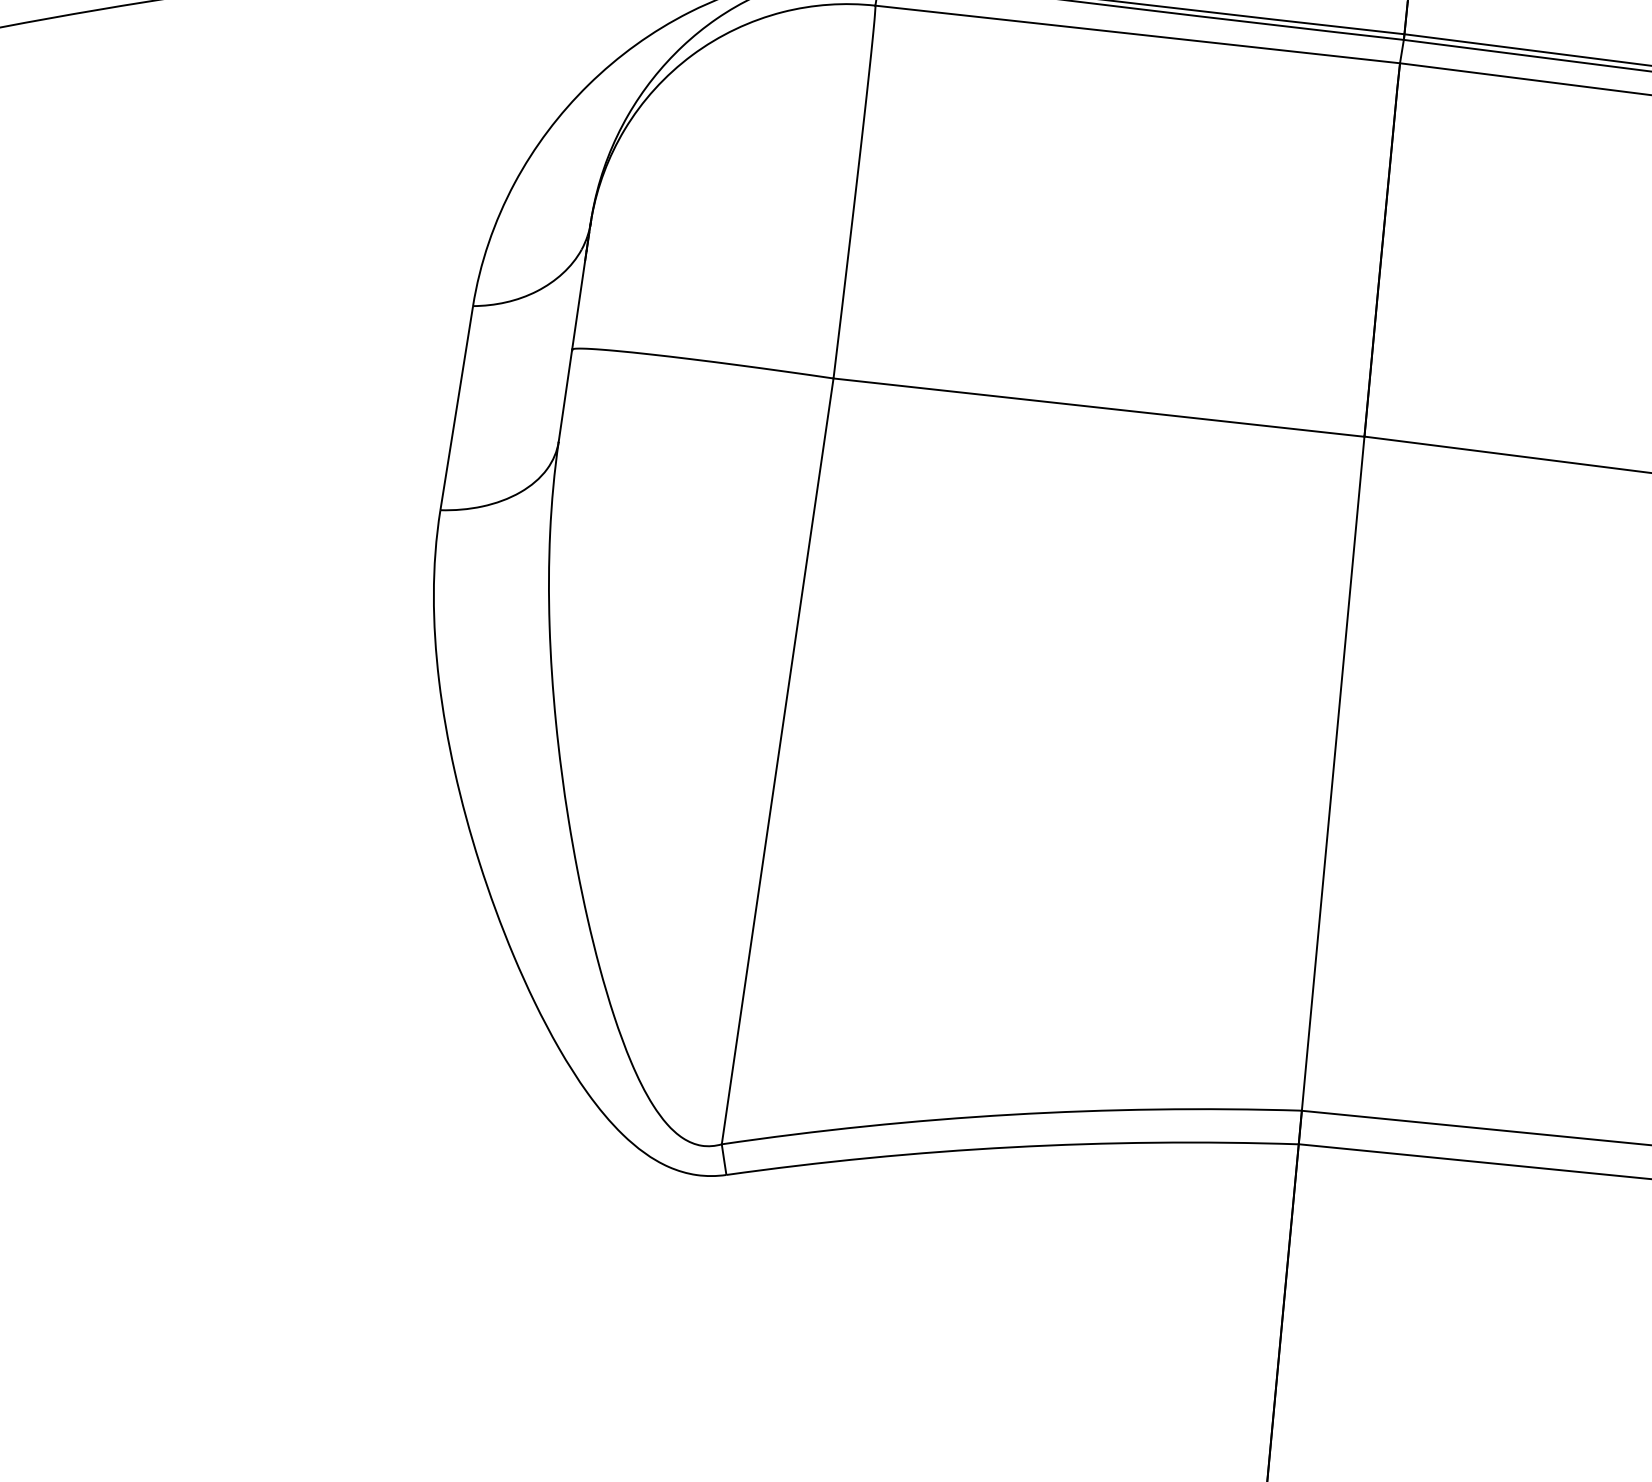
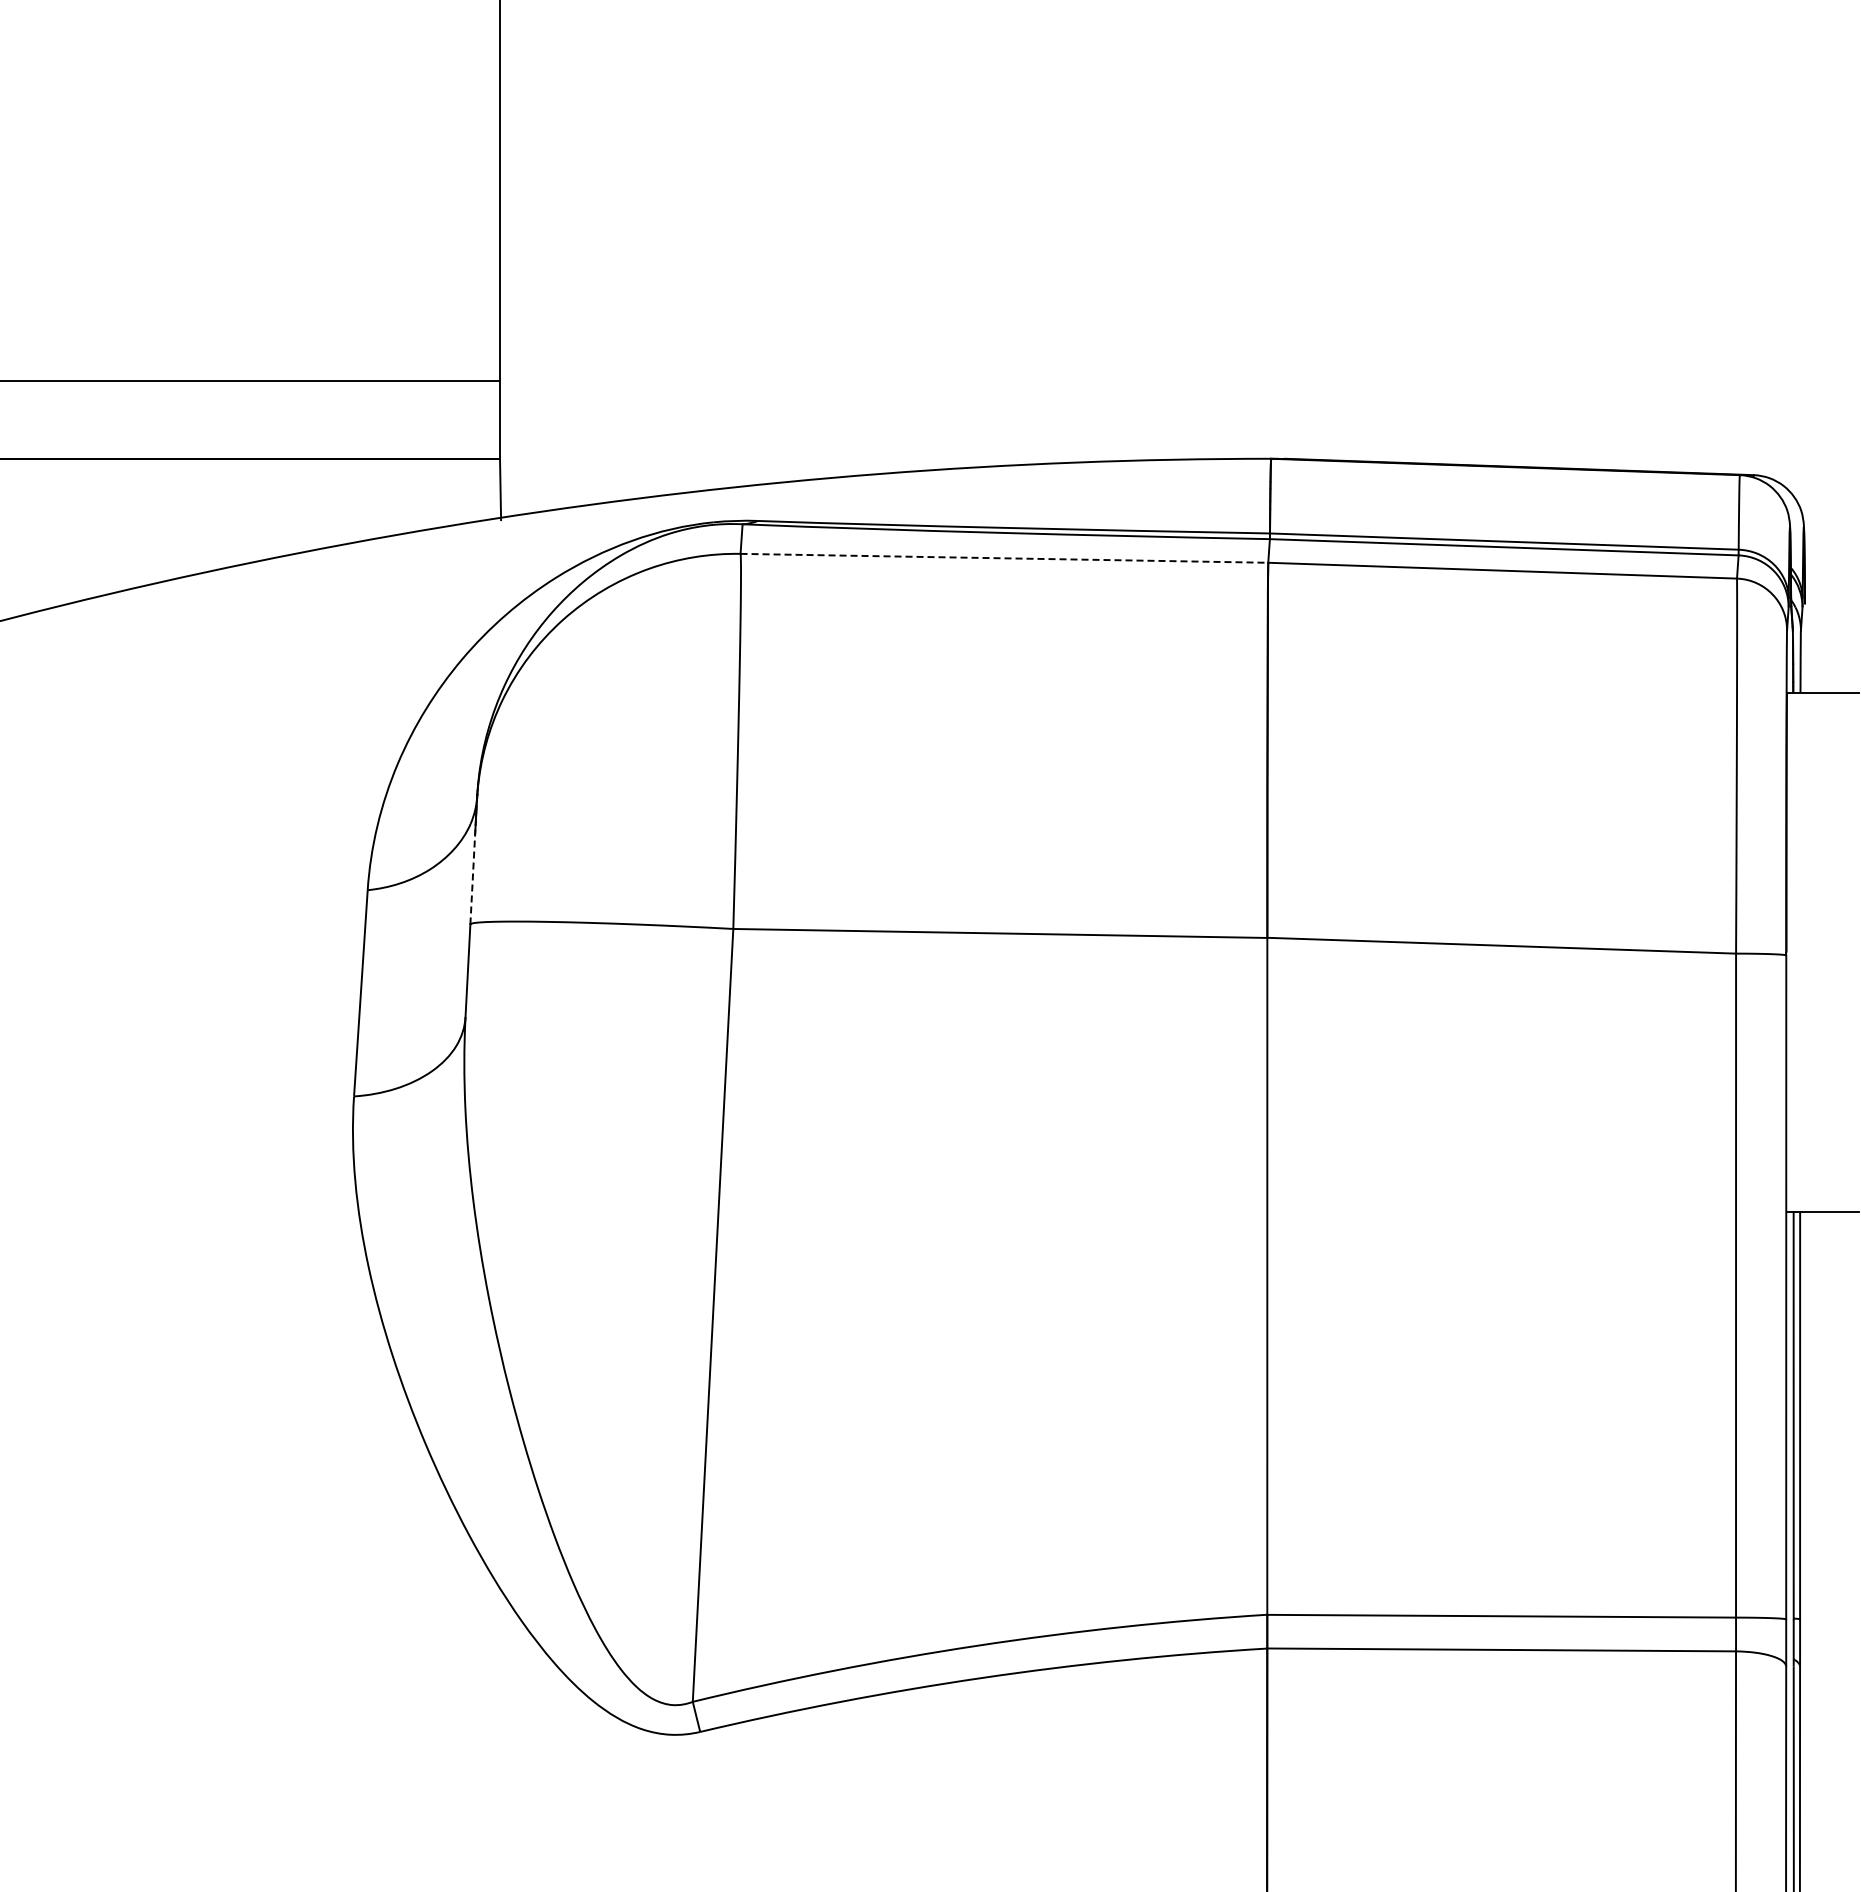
line: (1137, 34) -> (1004, 558), solid -> dashed
line: (579, 300) -> (473, 874), solid -> dashed

